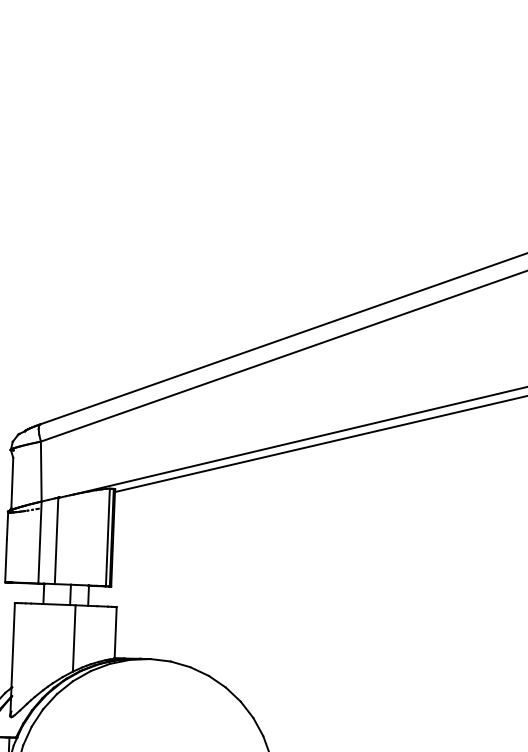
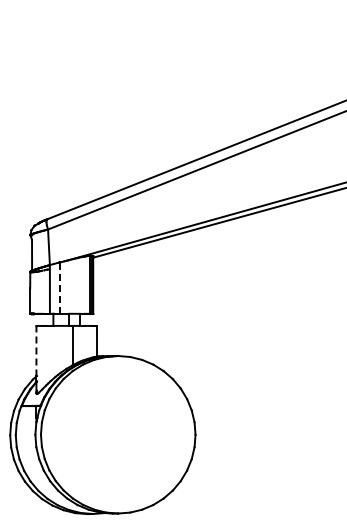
line: (56, 541) -> (59, 288), solid -> dashed
line: (13, 644) -> (36, 350), solid -> dashed

